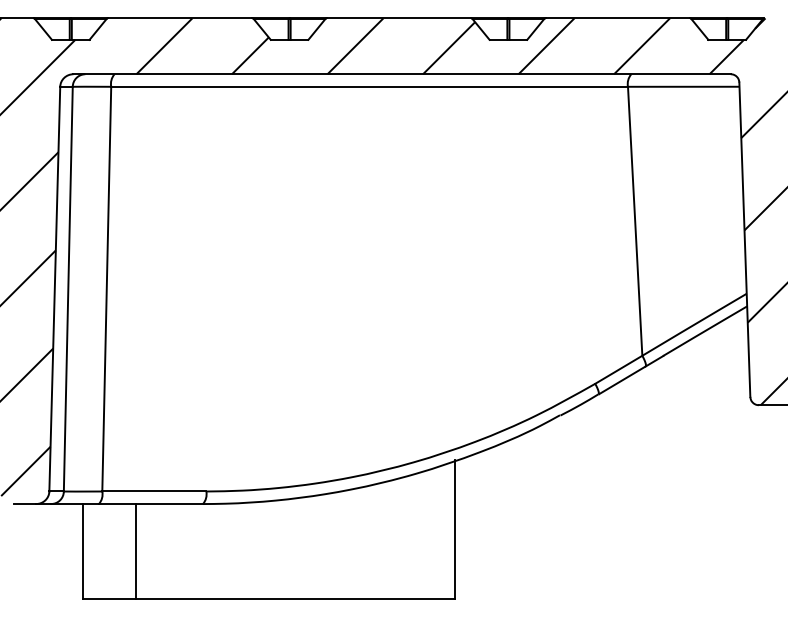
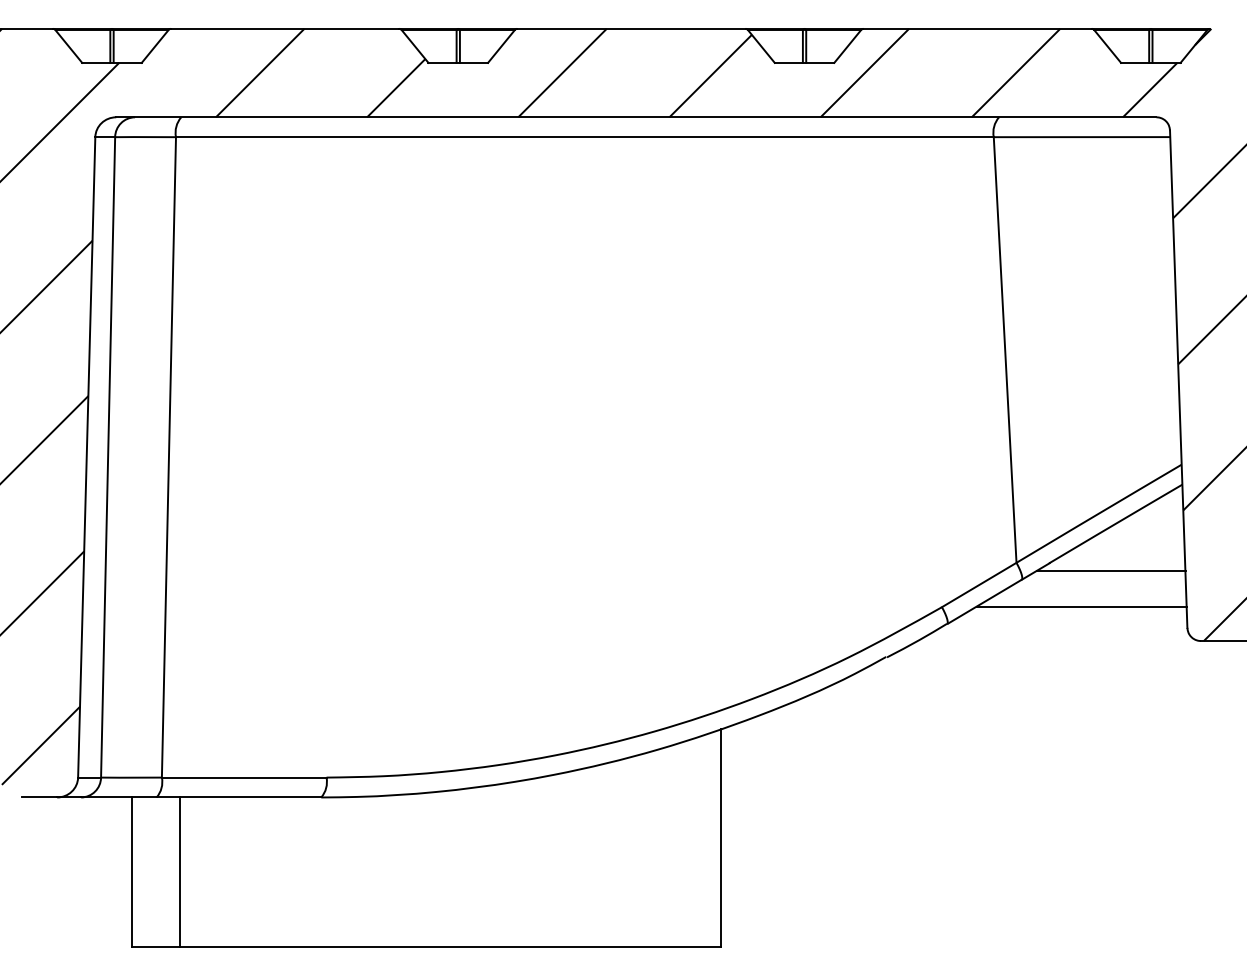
line: (702, 361) -> (1111, 571), added
line: (683, 383) -> (1081, 606), added
line: (135, 551) -> (179, 872), moved

